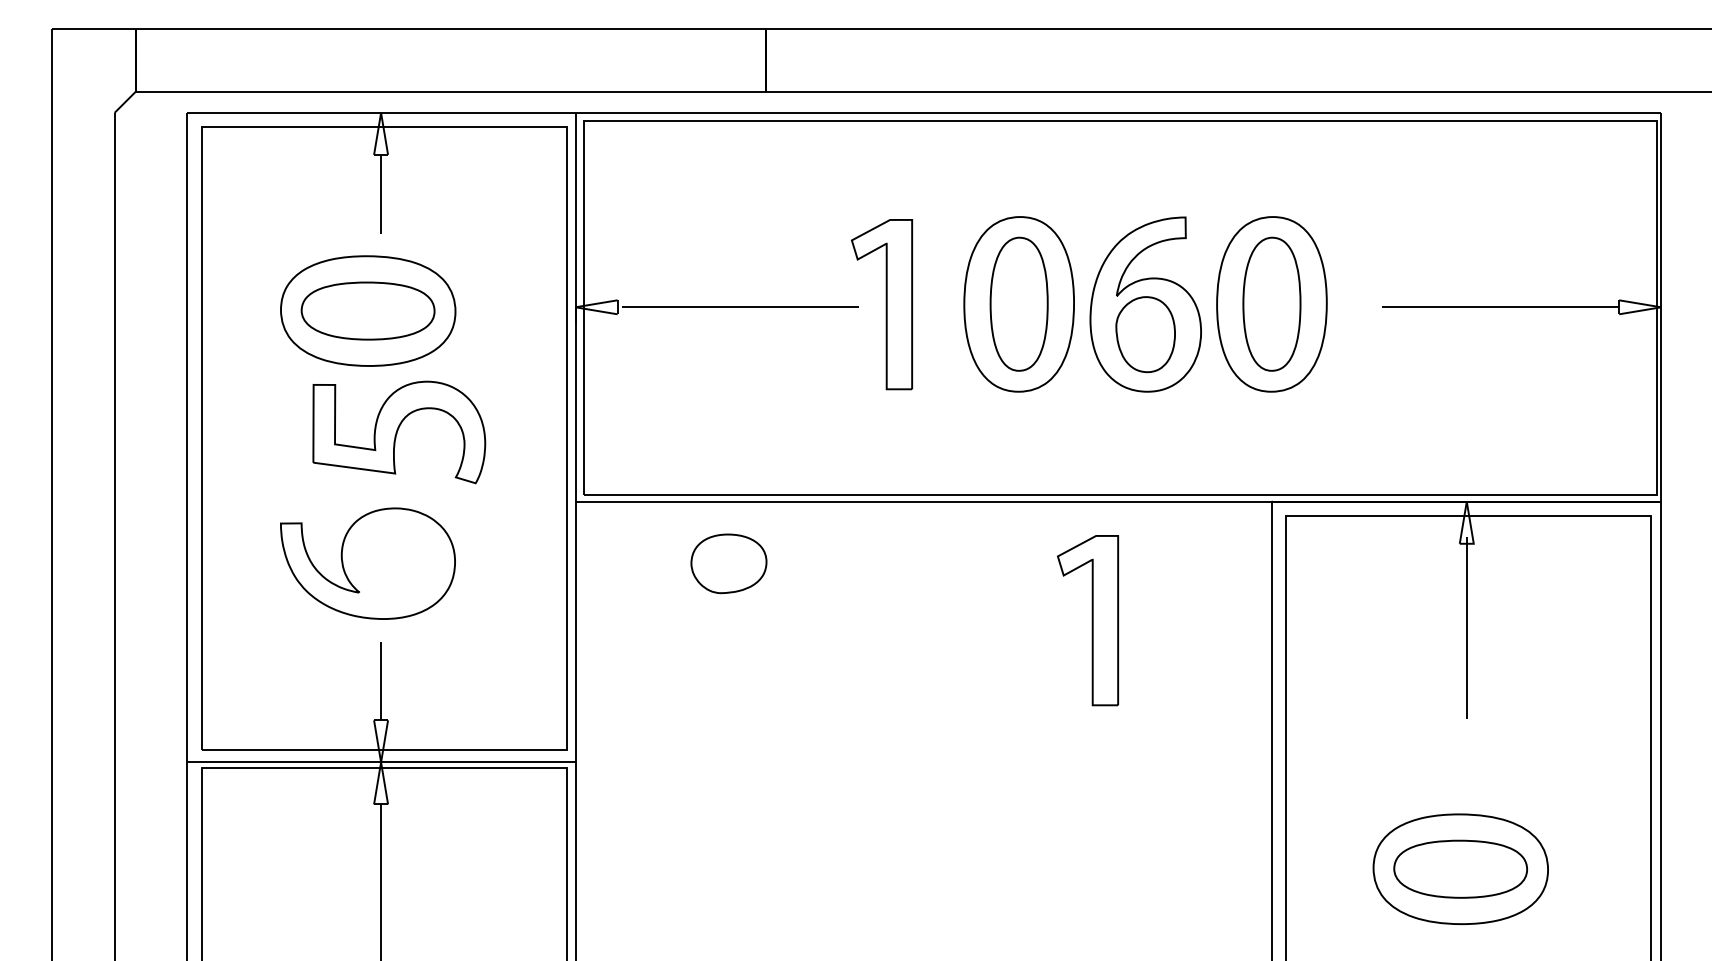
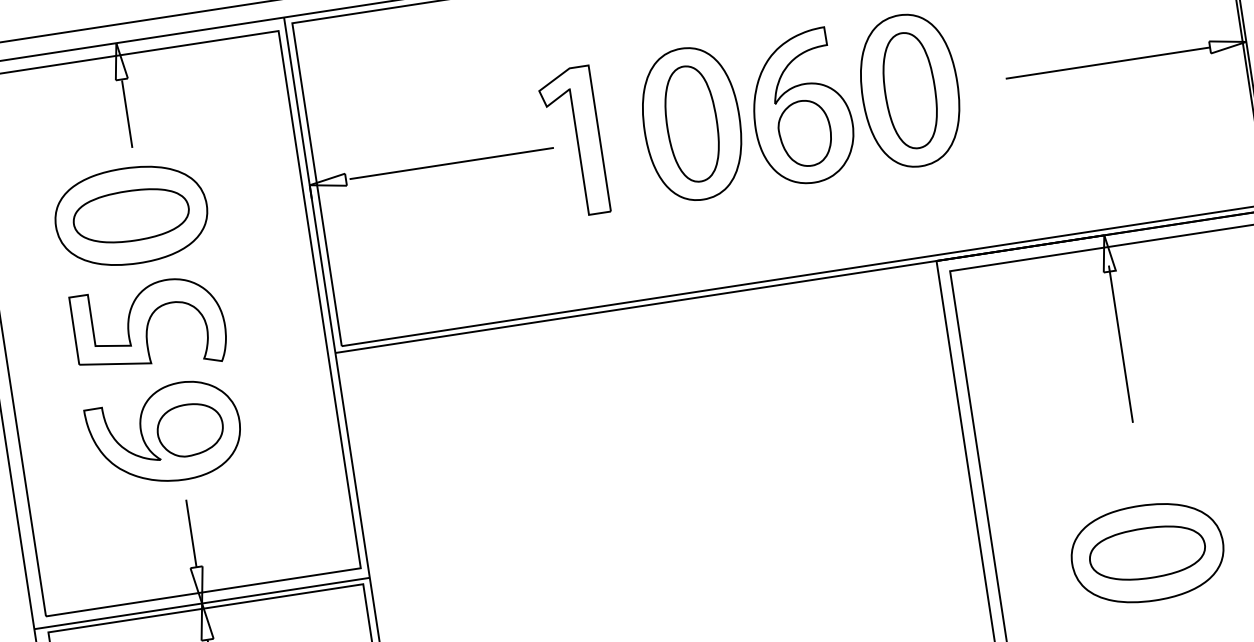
part: (399, 432) -> (149, 327), moved
part: (728, 563) -> (189, 429), moved
part: (1087, 620) -> (792, 387), removed

